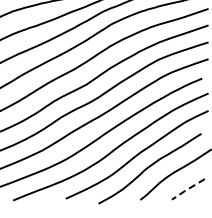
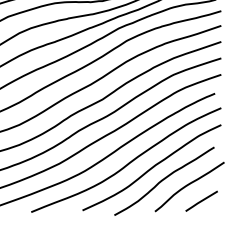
line: (187, 189) -> (200, 201), dashed -> solid

